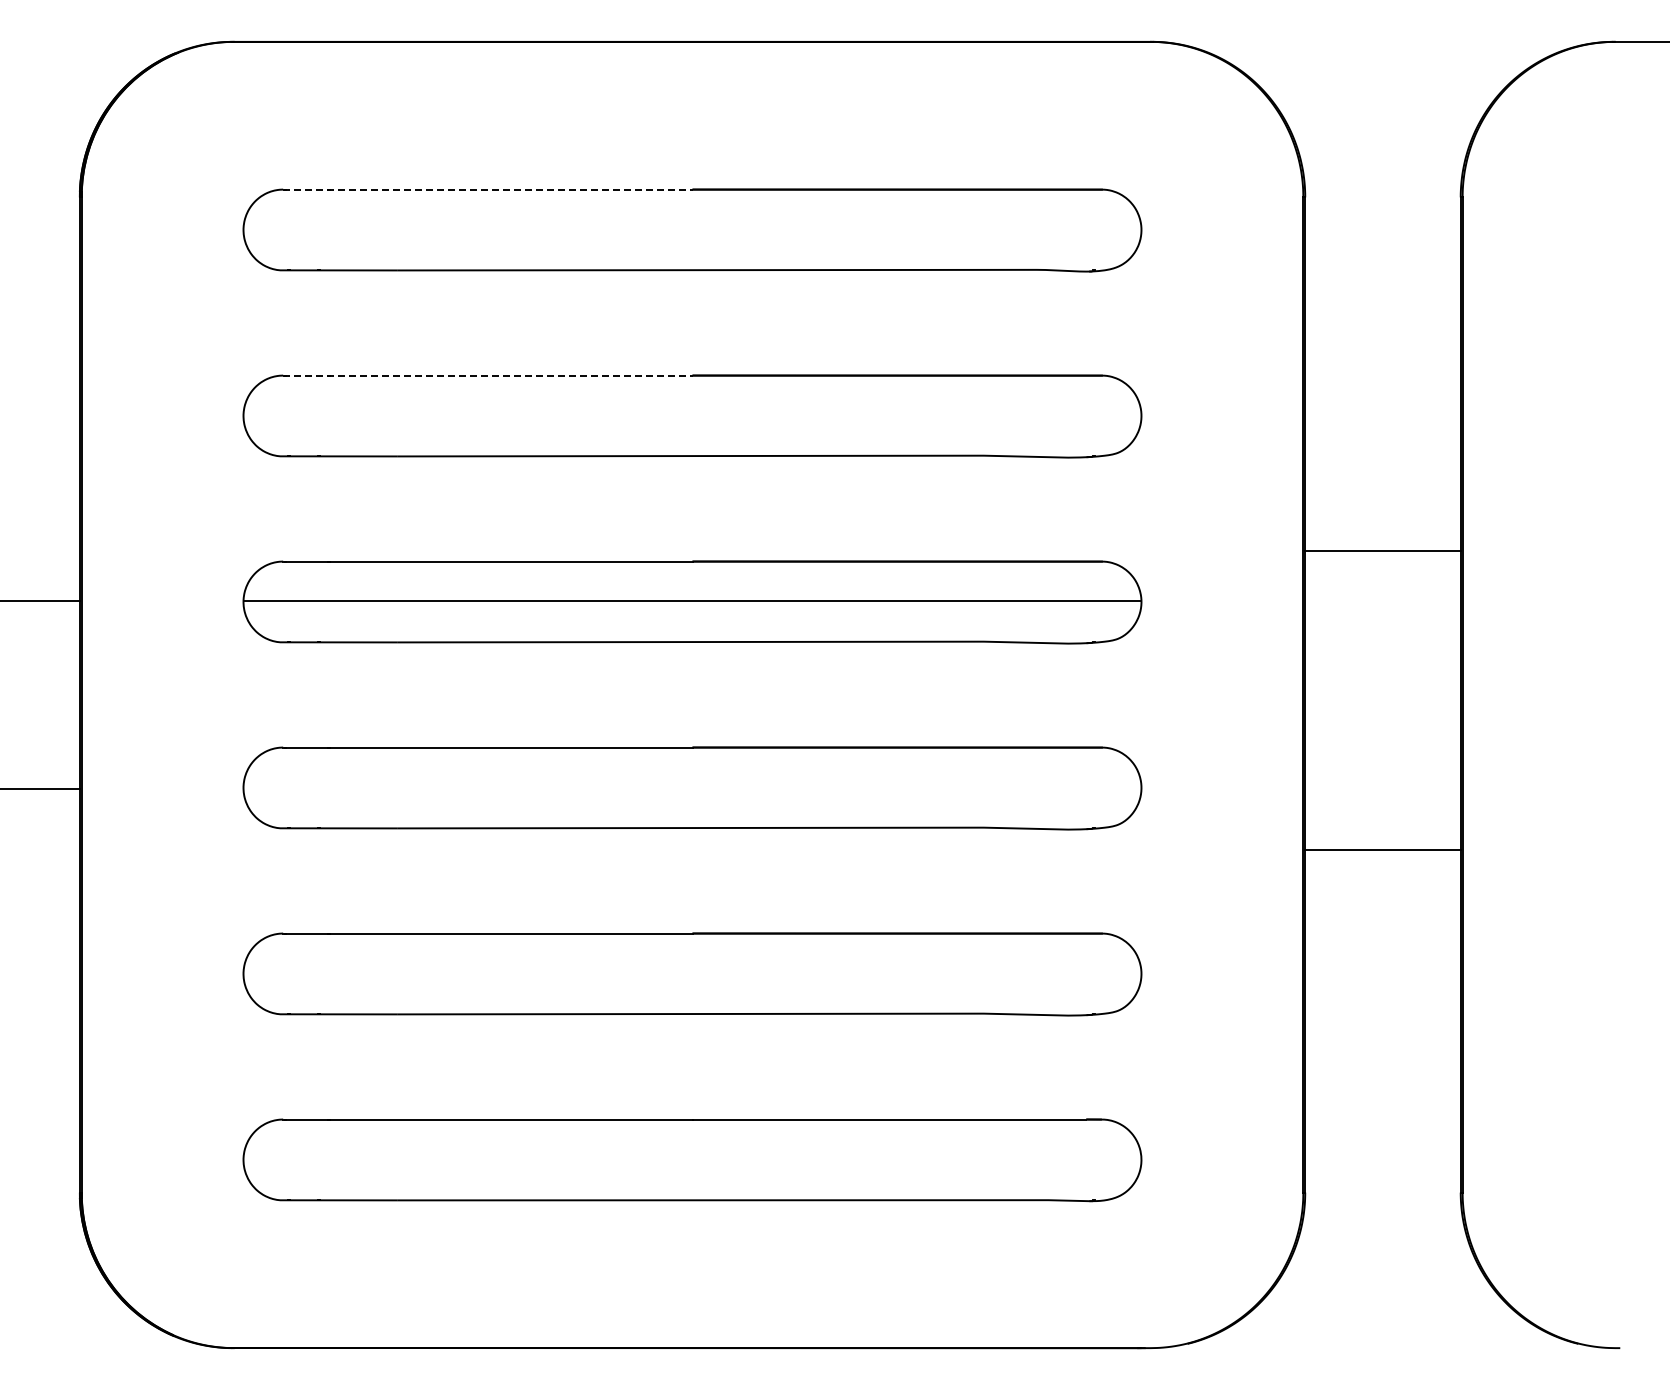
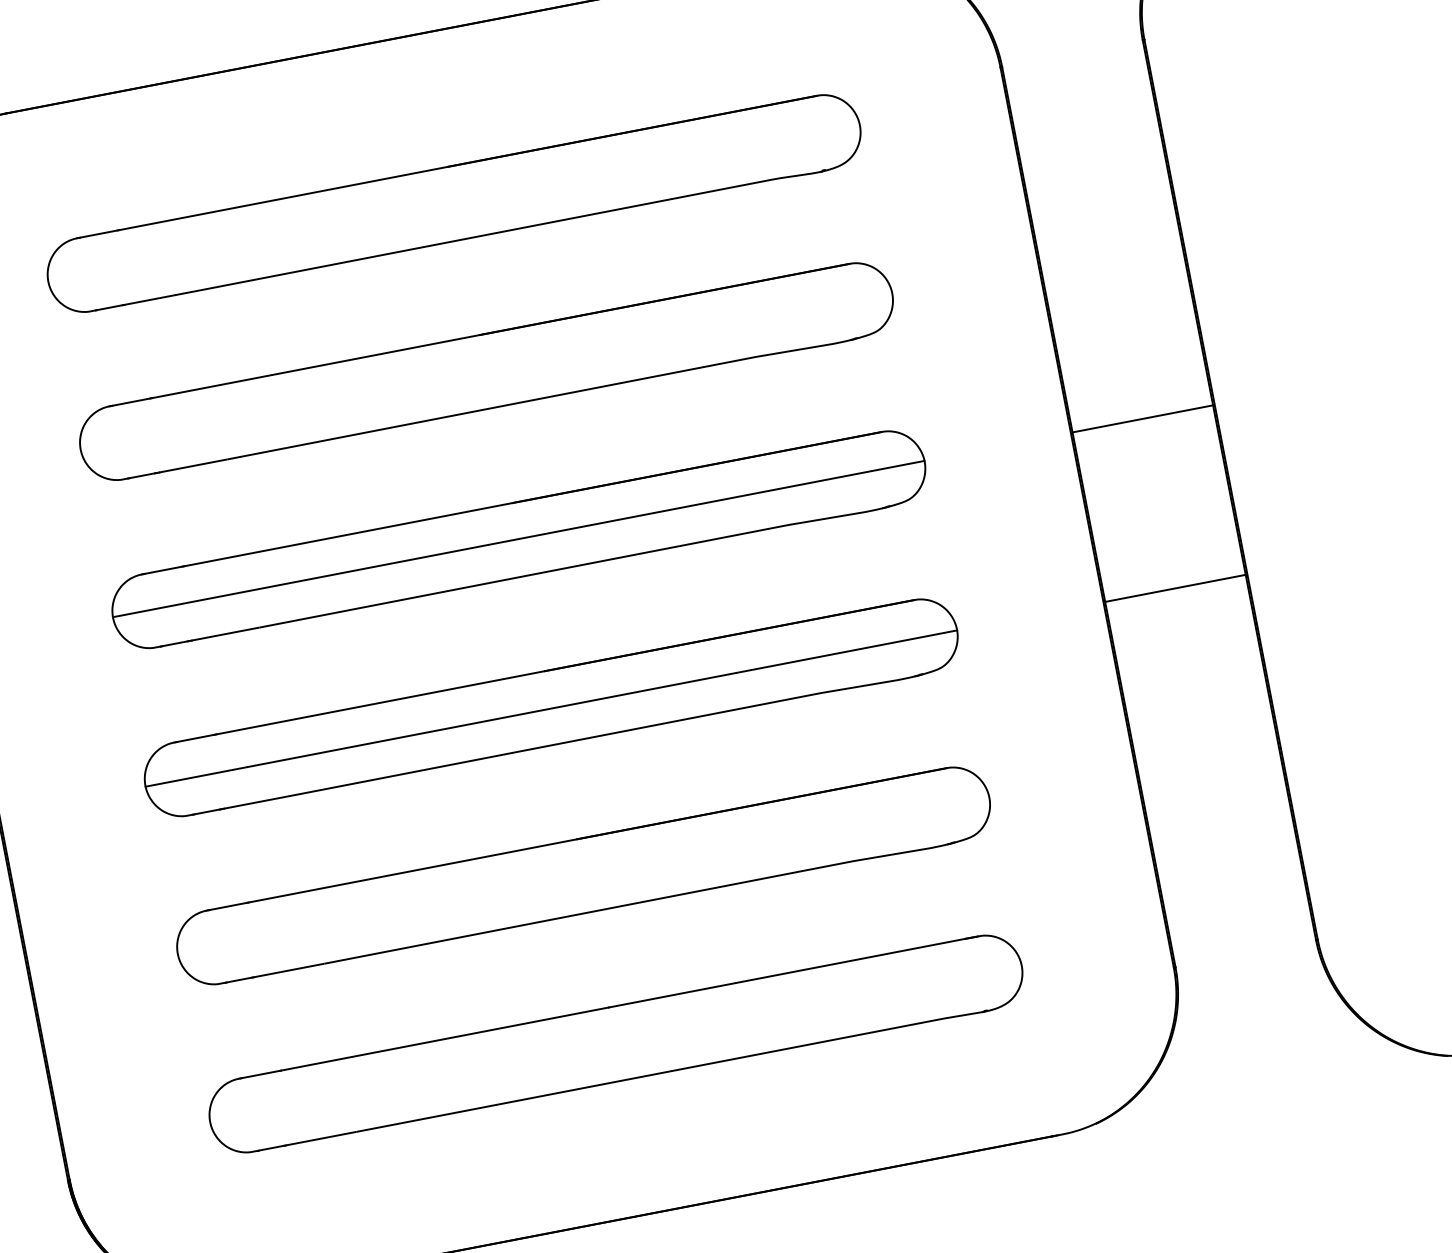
line: (487, 189) -> (261, 202), dashed -> solid
line: (487, 375) -> (294, 370), dashed -> solid
line: (1382, 551) -> (1142, 419), moved
line: (692, 788) -> (551, 708), added
line: (1382, 849) -> (1174, 588), moved

